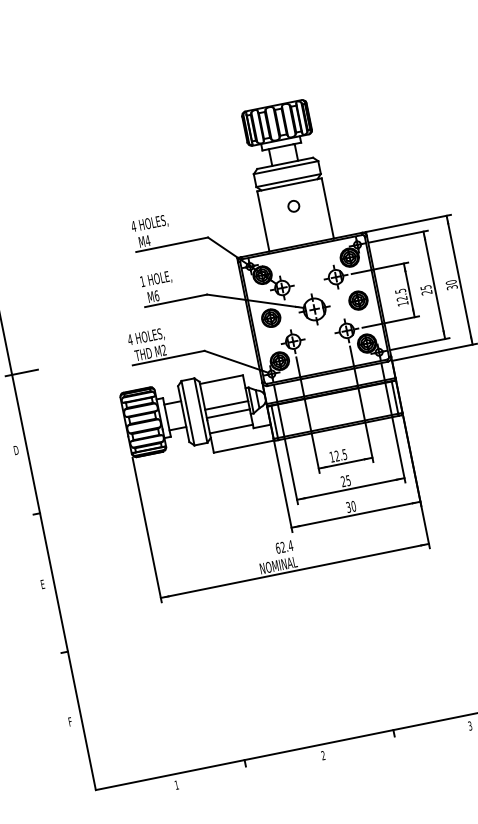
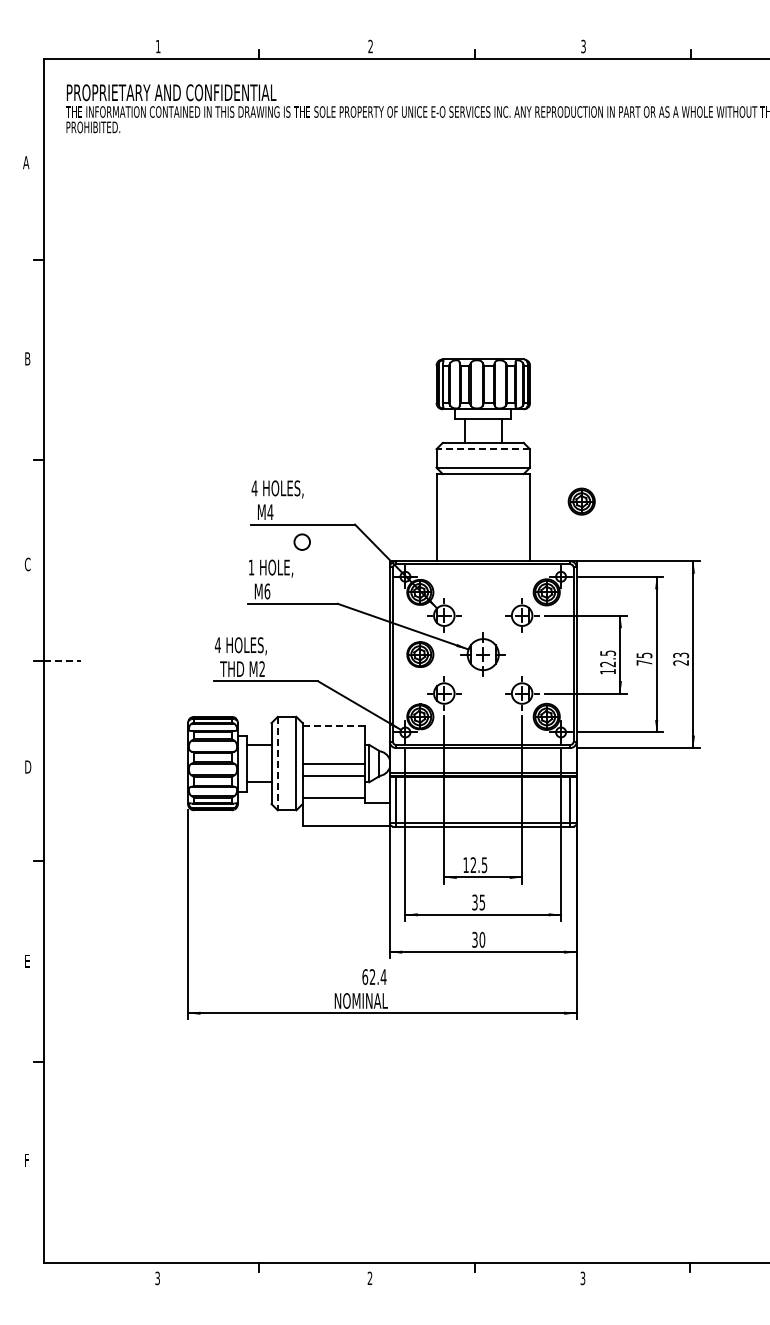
line: (286, 167) -> (483, 449), solid -> dashed
circle: (293, 205) -> (301, 541), moved
text: (451, 284) -> (681, 658), 30 -> 23
text: (427, 292) -> (644, 662), 25 -> 75
part: (358, 300) -> (581, 501), moved
line: (25, 372) -> (62, 660), solid -> dashed
line: (221, 379) -> (333, 726), solid -> dashed
line: (187, 413) -> (277, 763), solid -> dashed
text: (343, 481) -> (474, 902), 25 -> 35
text: (176, 785) -> (157, 1278), 1 -> 3

